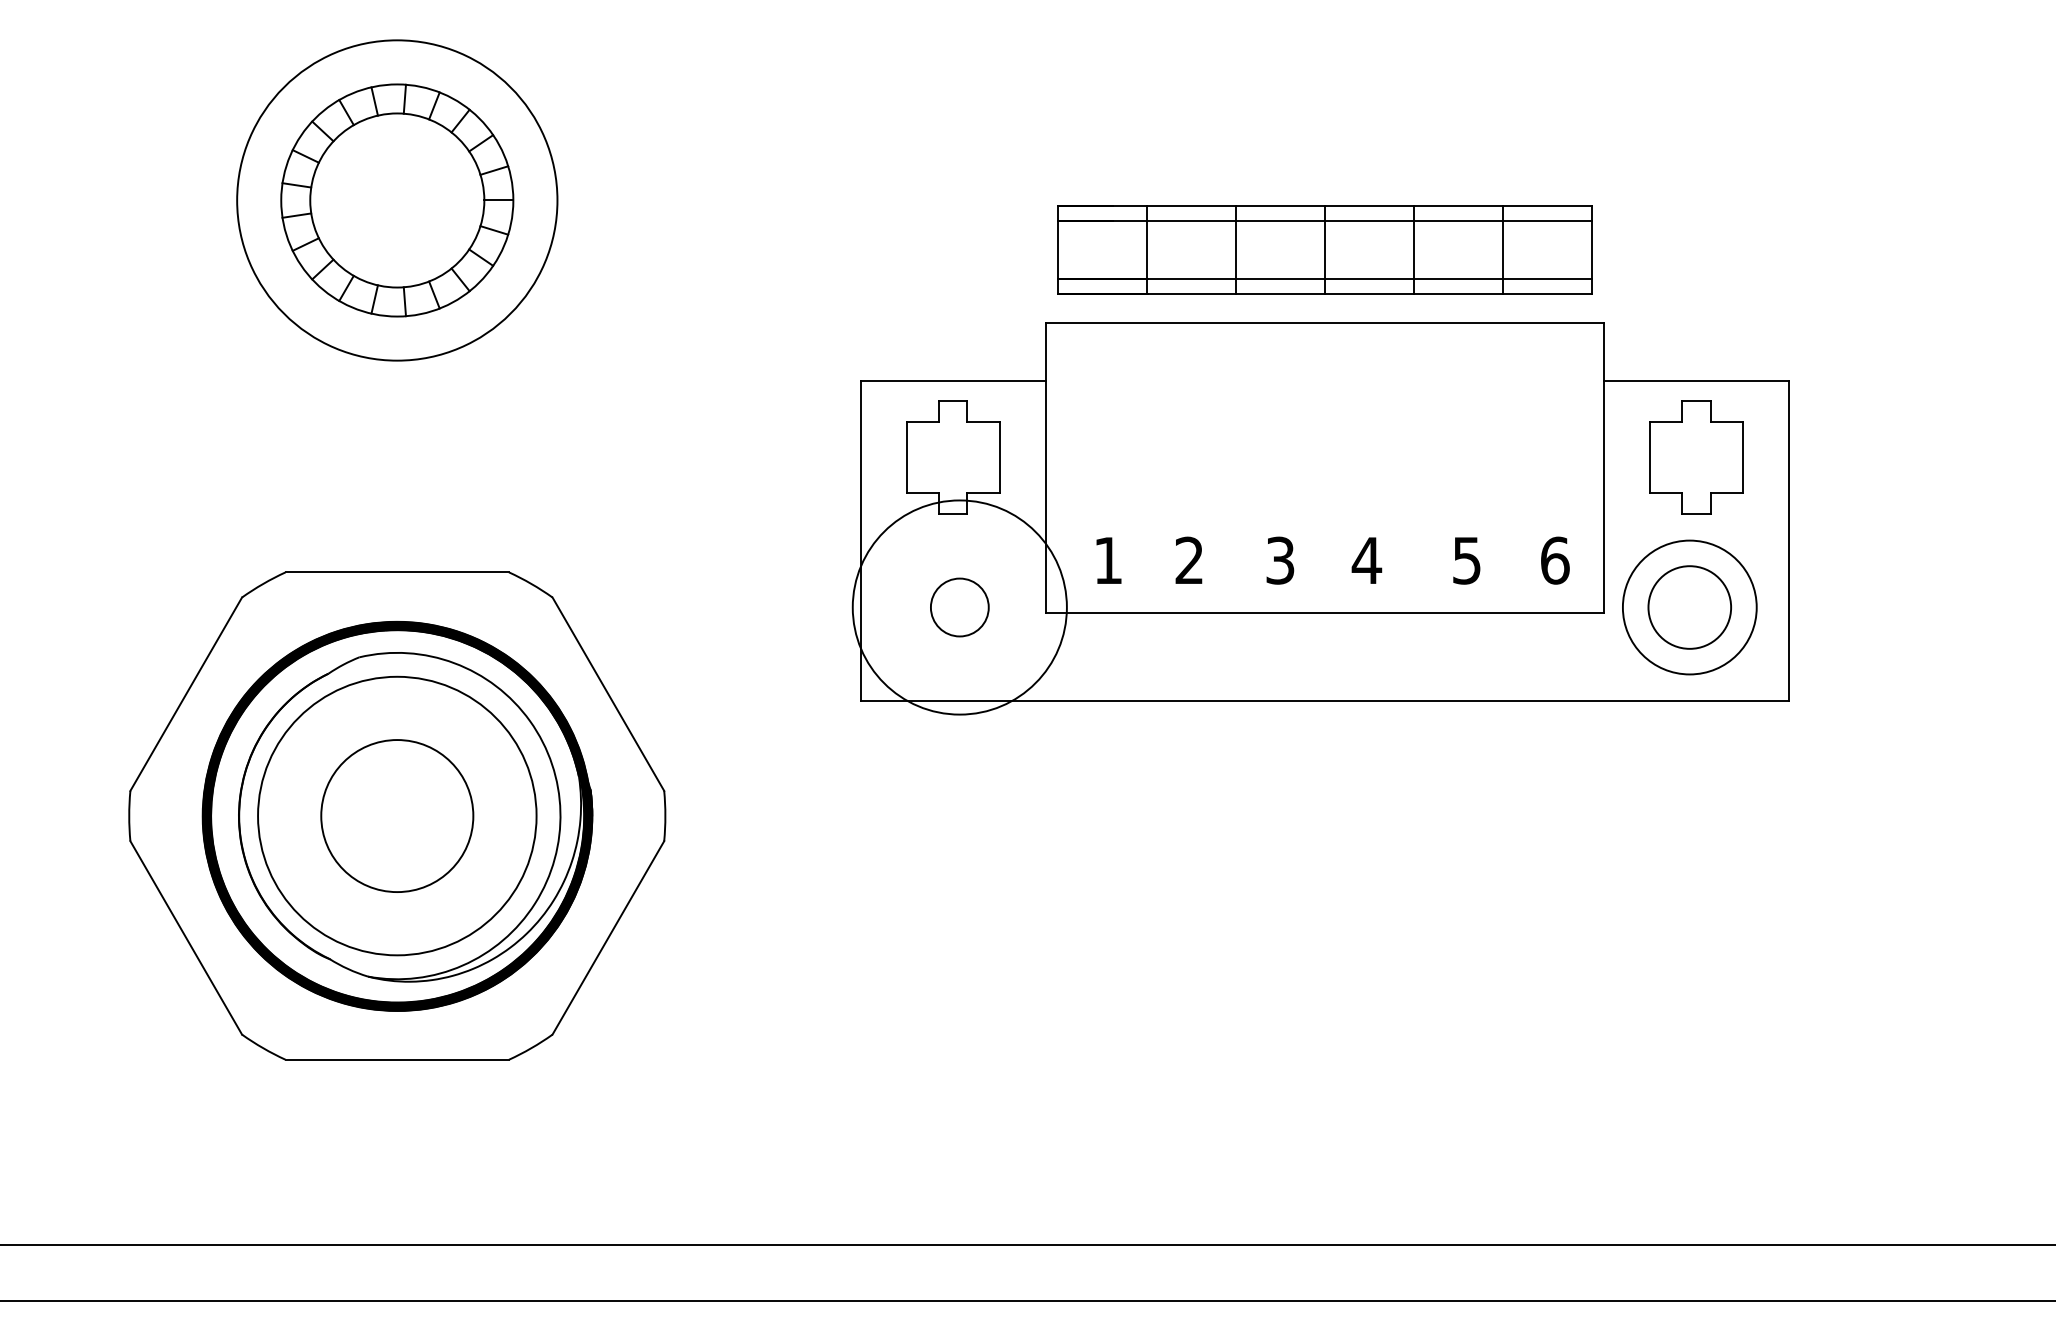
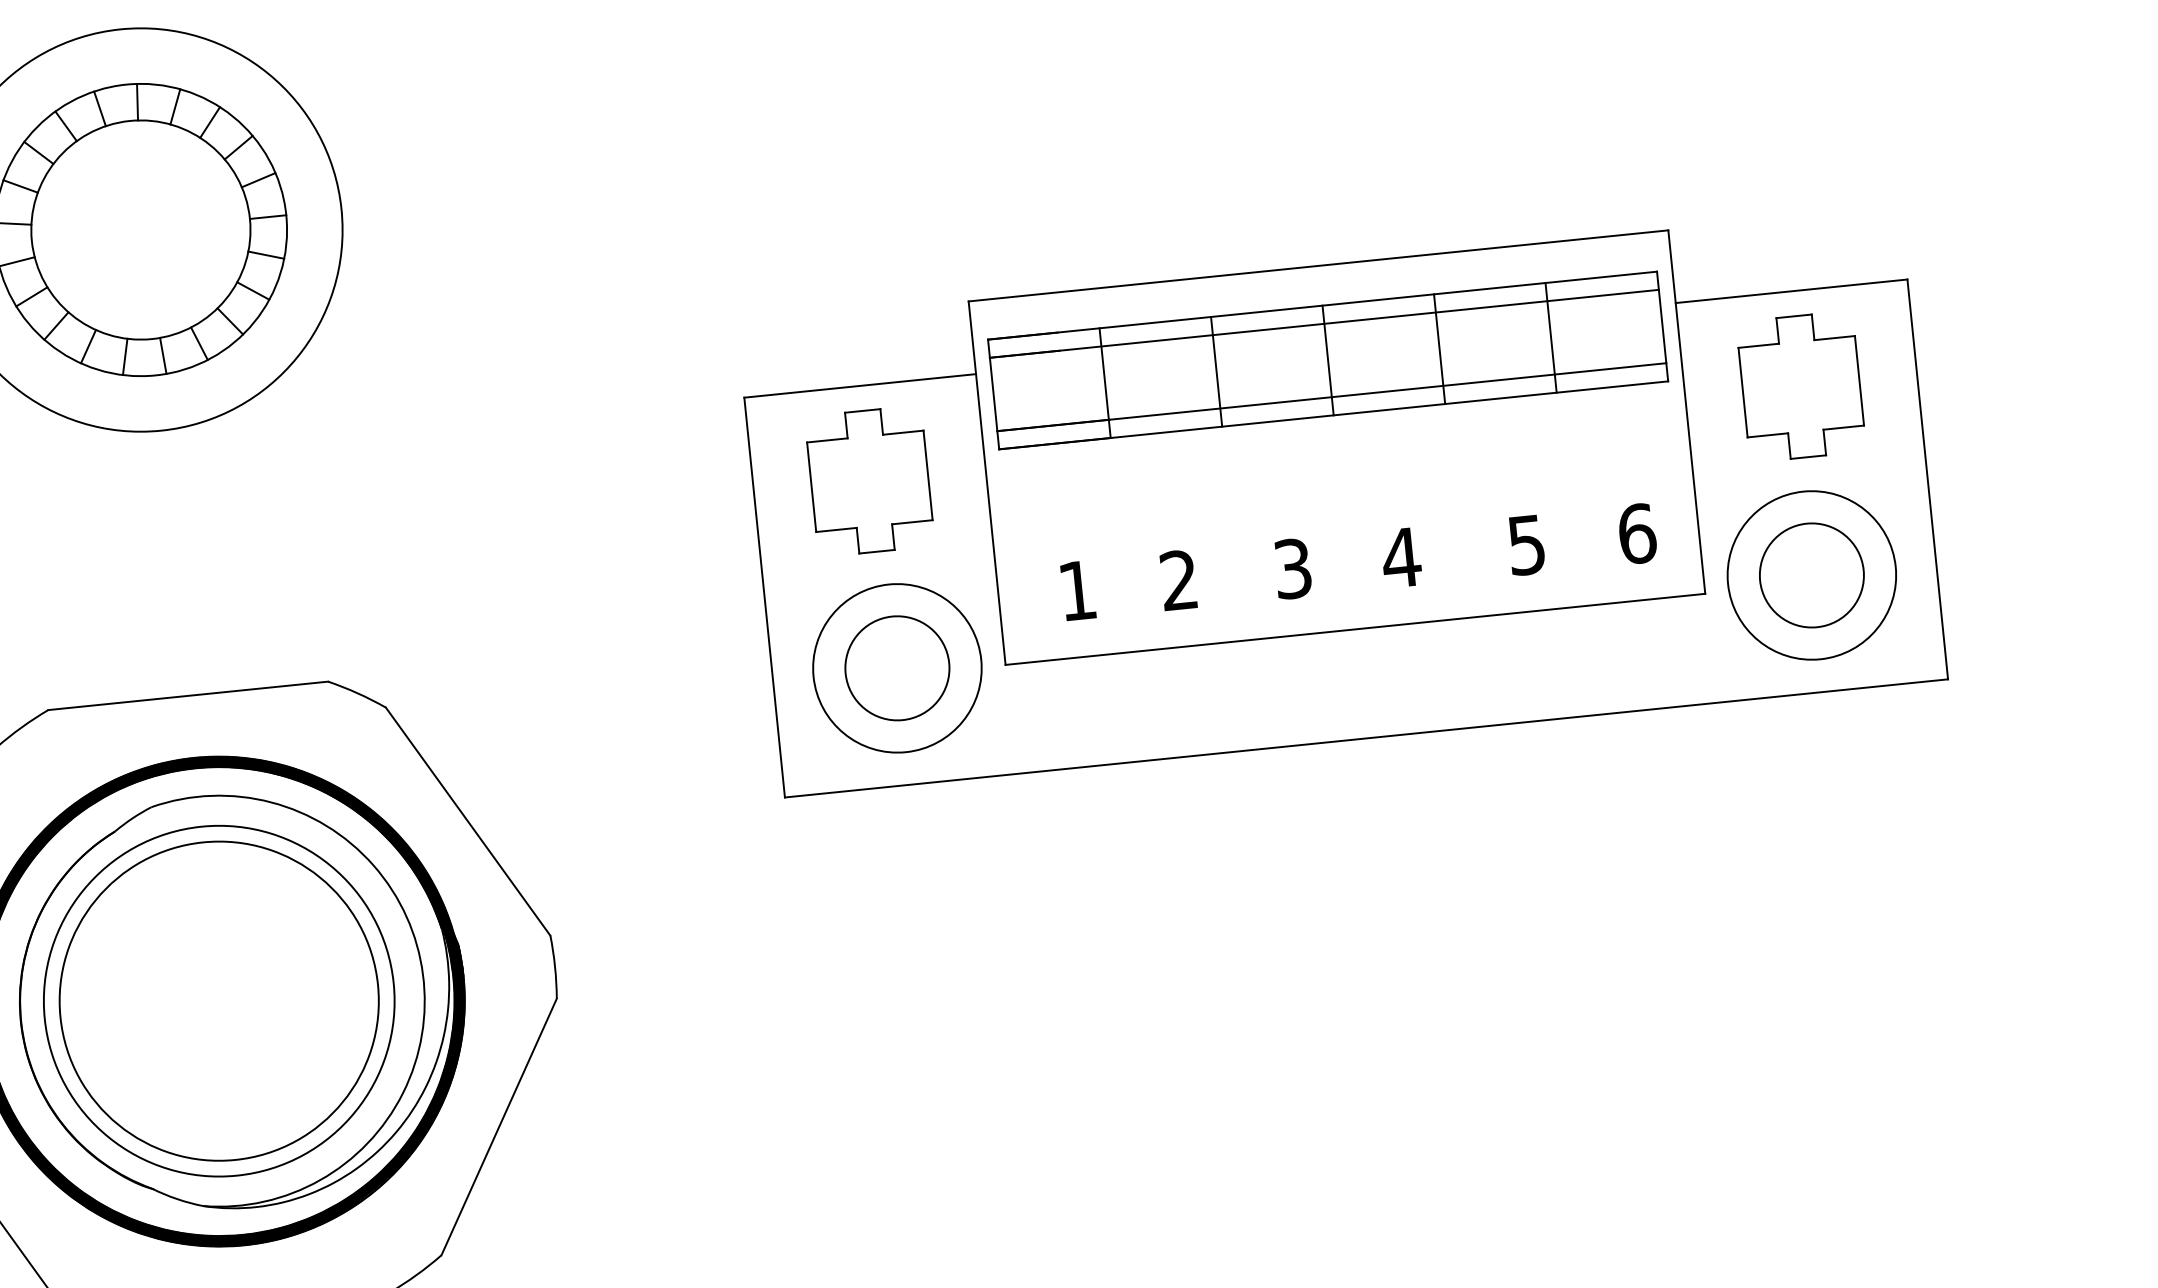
part: (1324, 249) -> (1327, 360), moved
circle: (959, 607) -> (896, 668), size x0.62
circle: (959, 607) -> (896, 668), size x1.43
circle: (397, 815) -> (219, 1000), size x1.67

